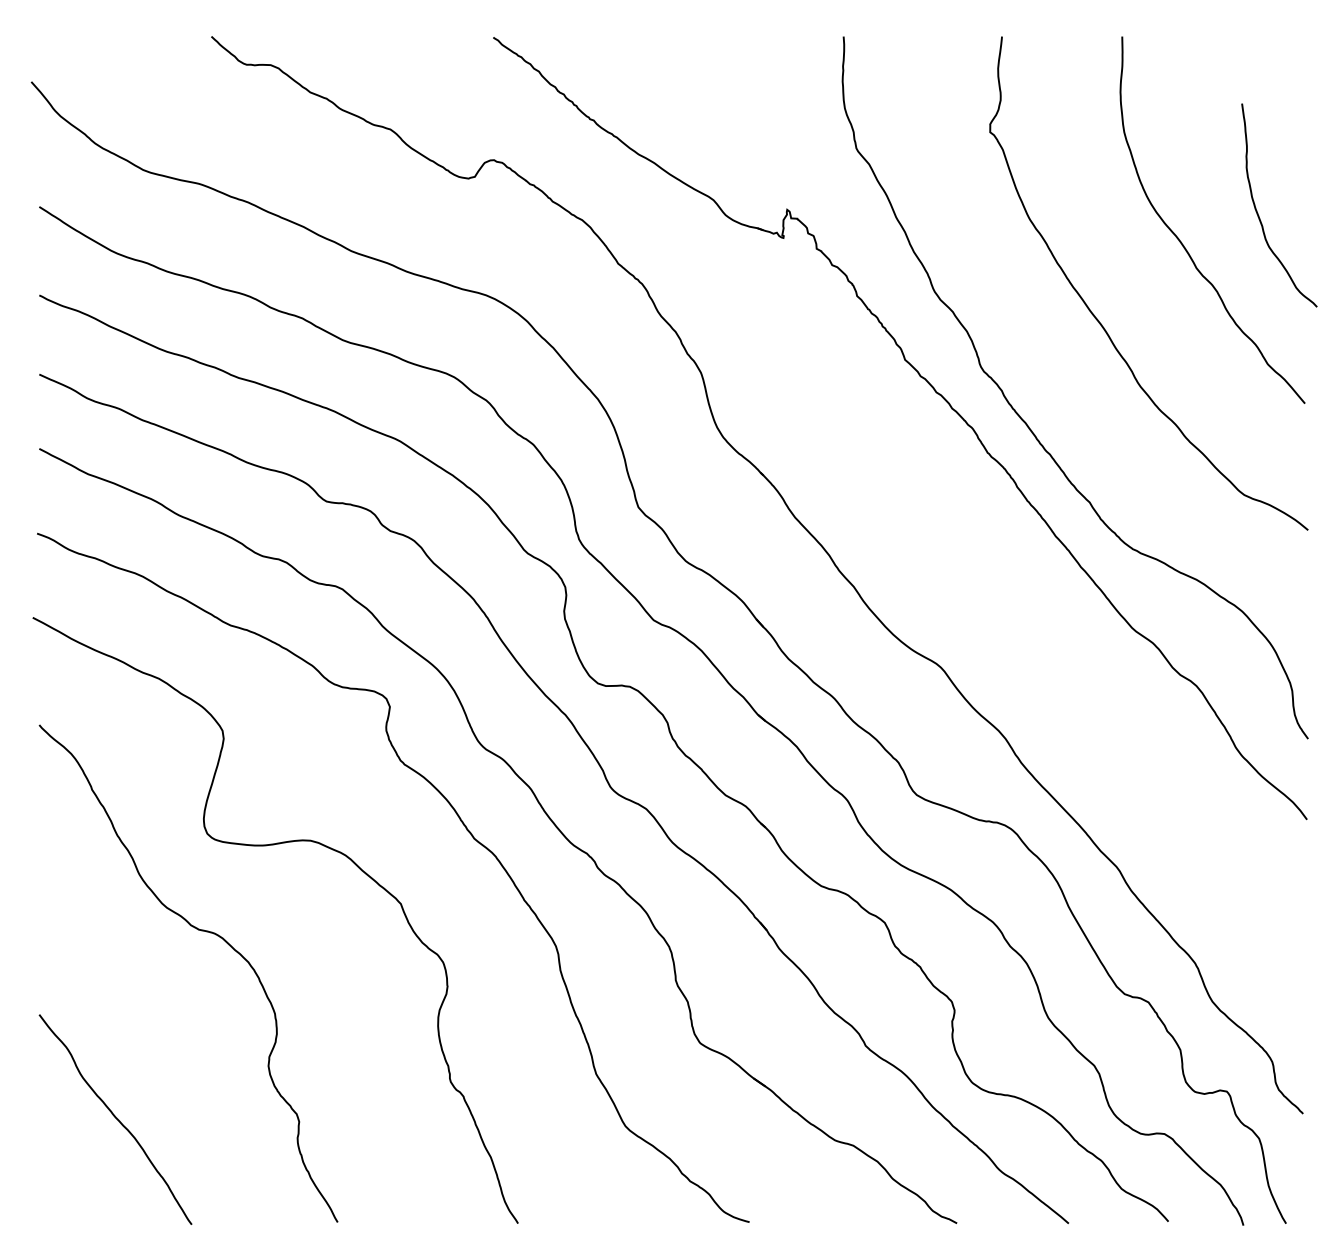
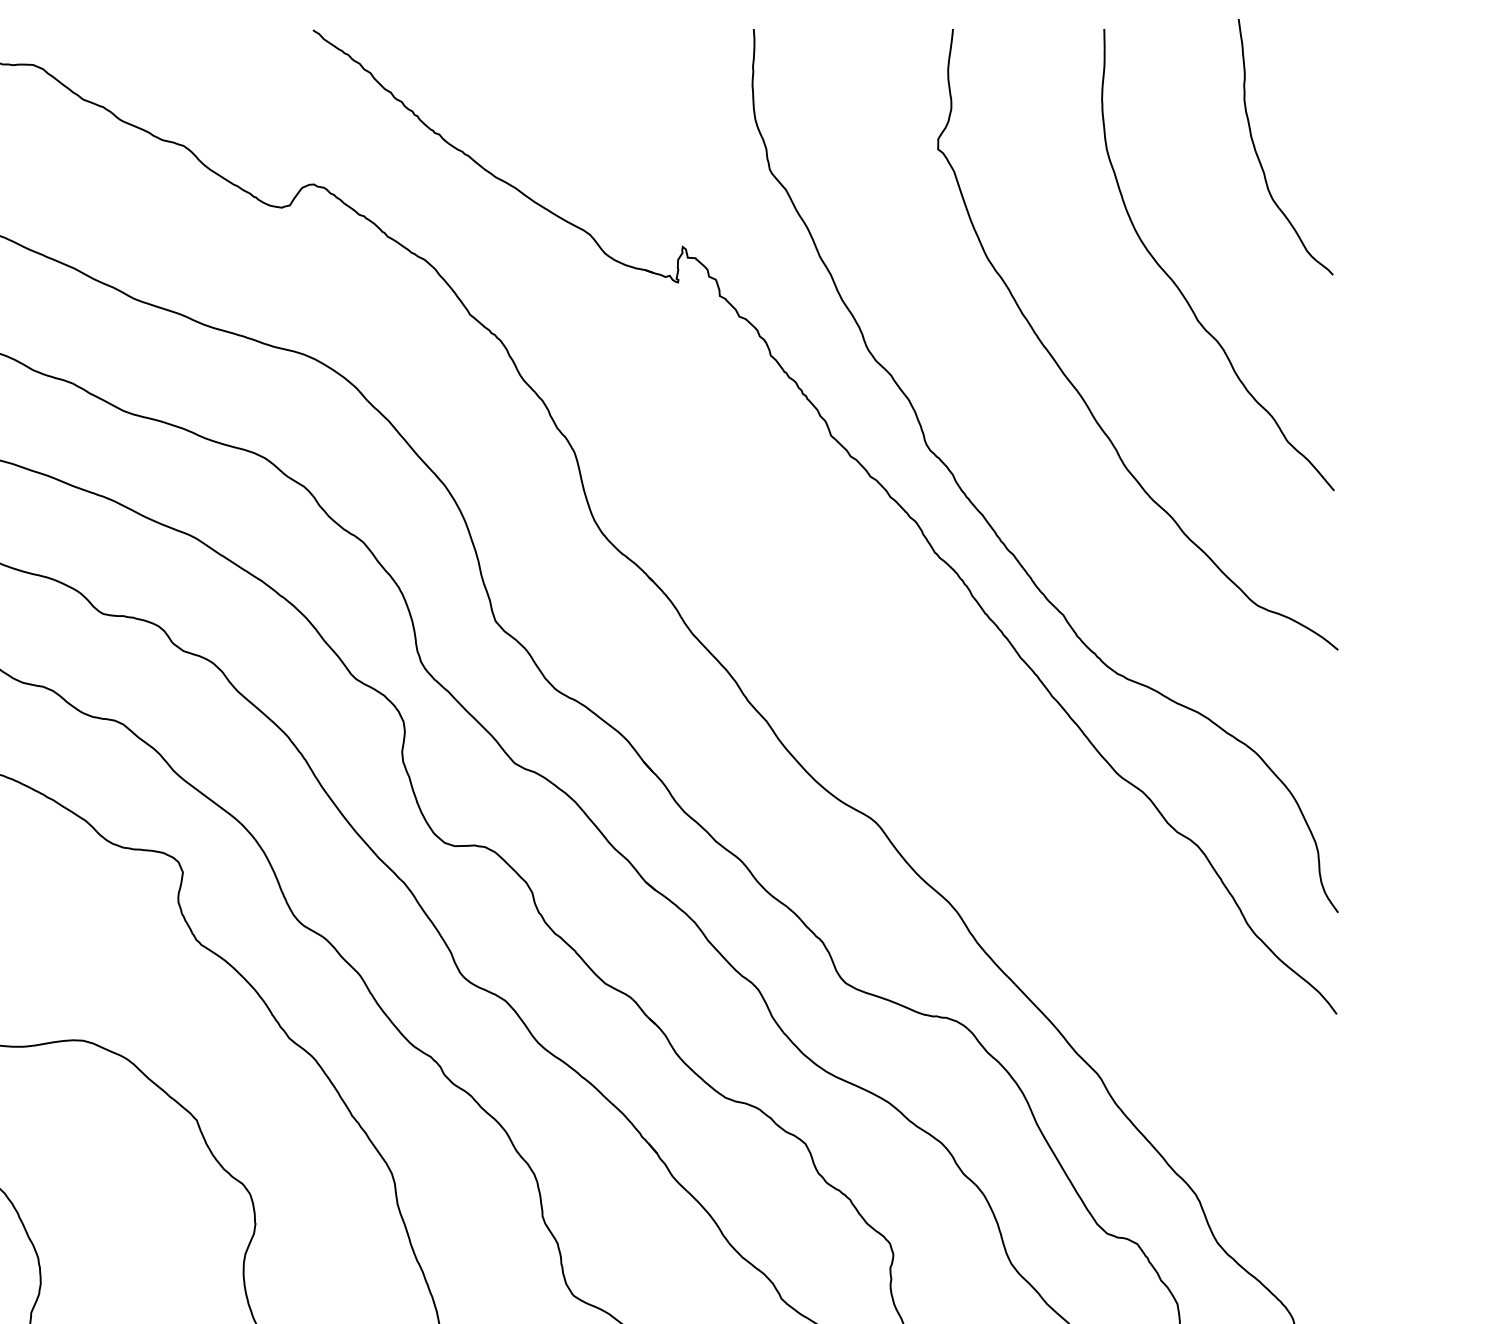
curve: (1259, 215) -> (1260, 159), moved

